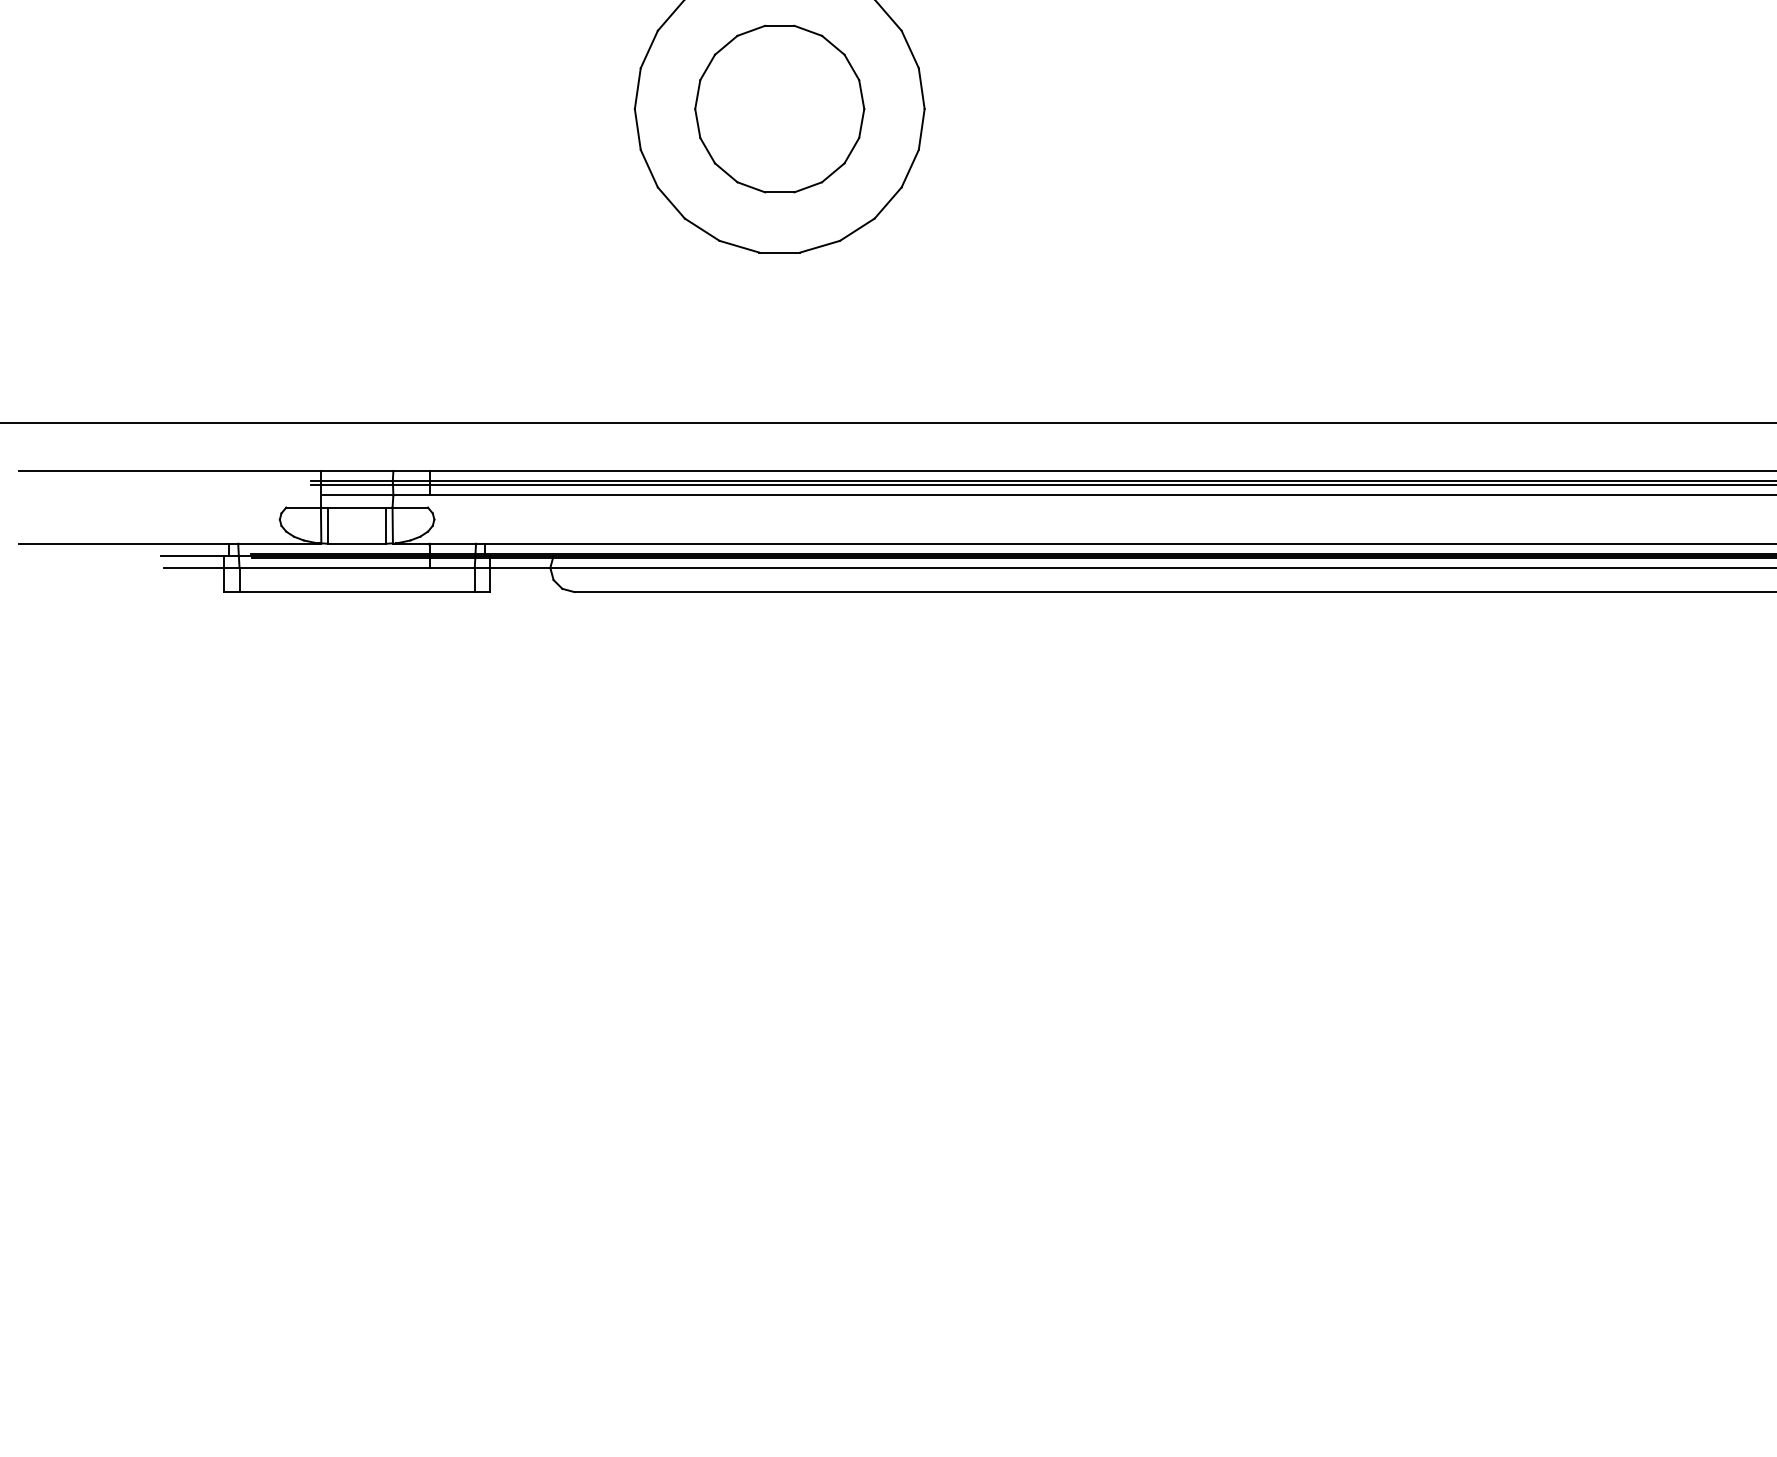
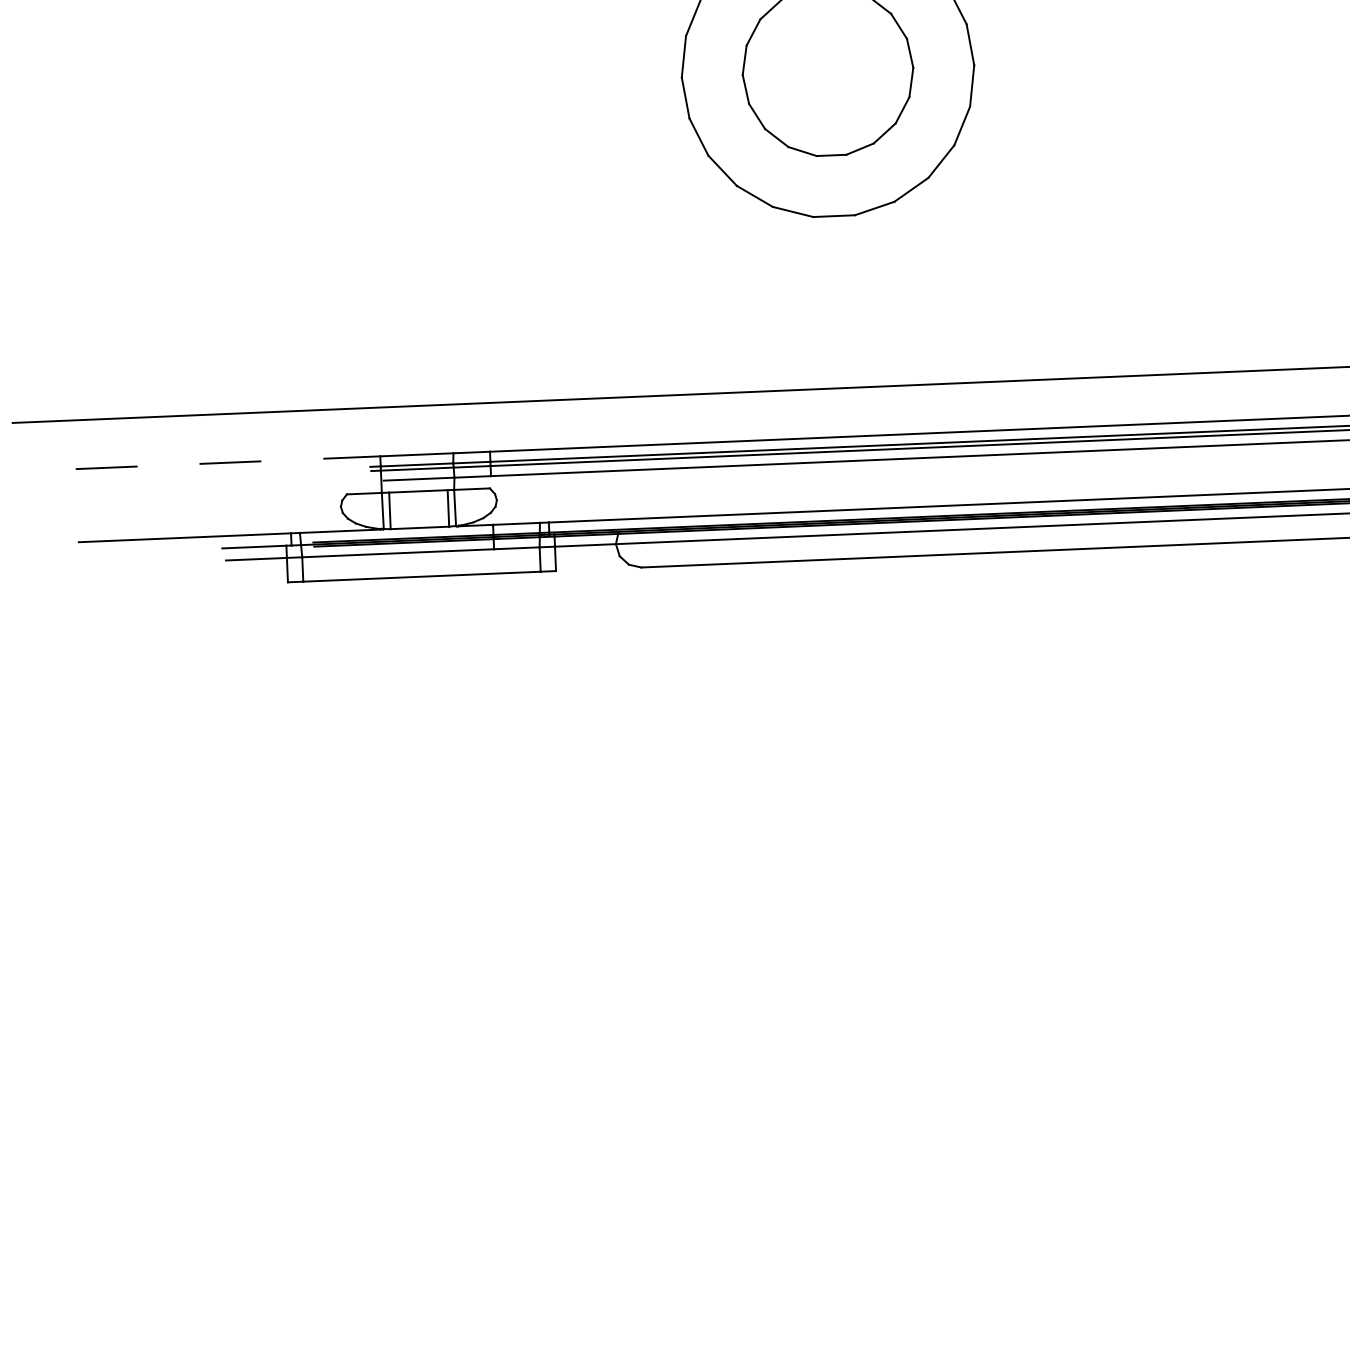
line: (169, 471) -> (227, 462), solid -> dashed

